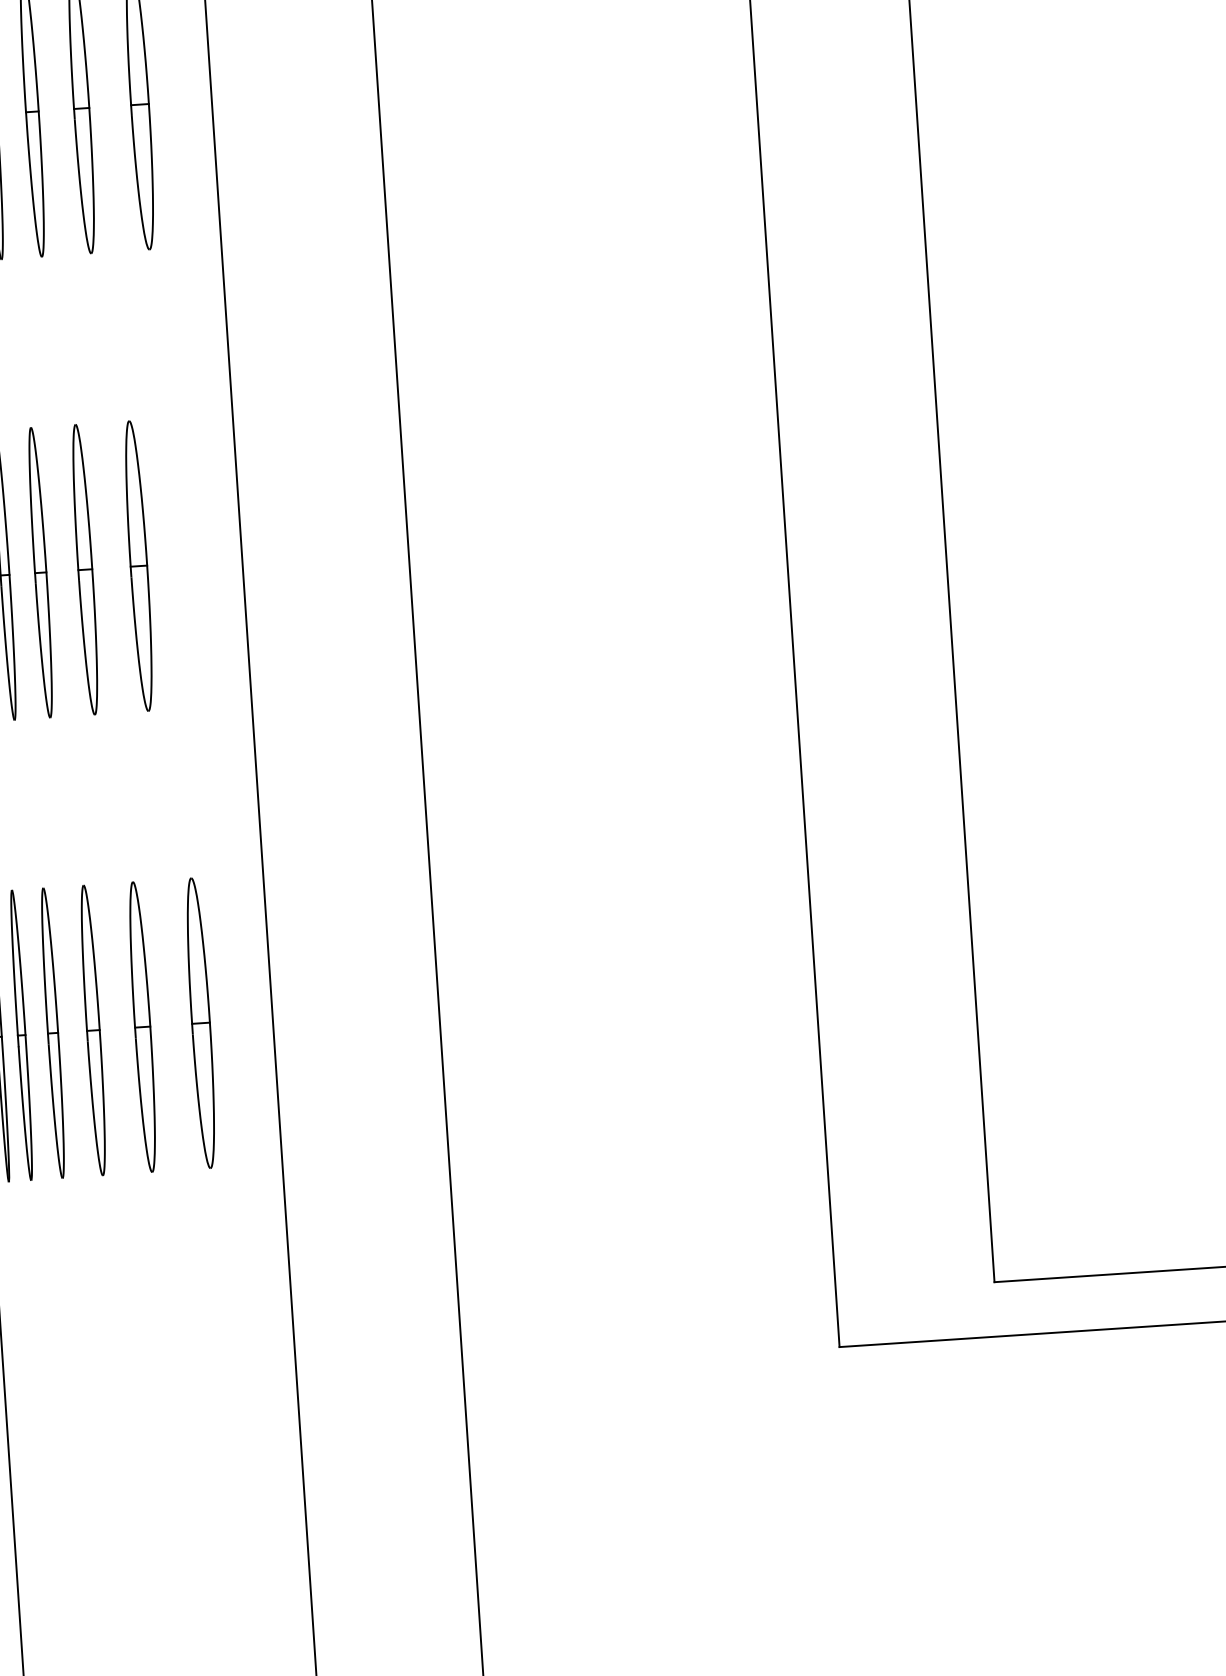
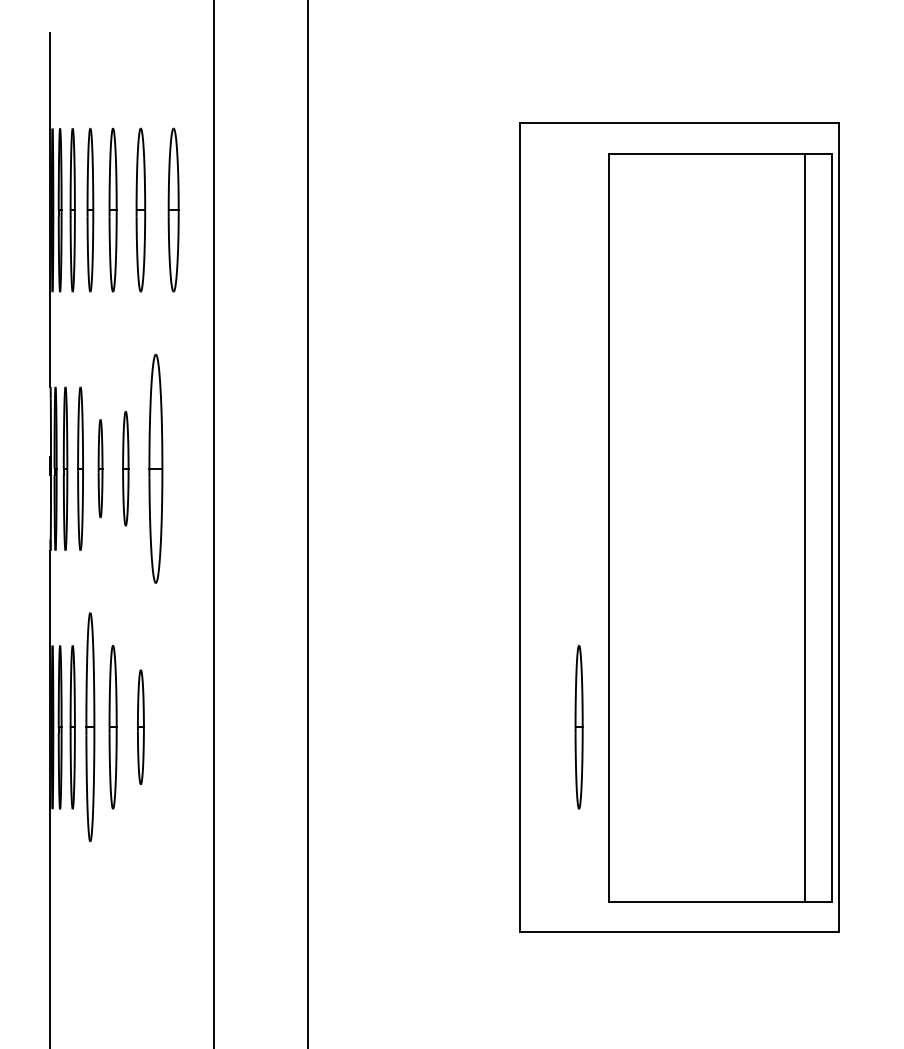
part: (138, 565) -> (155, 468), size x1.4
part: (84, 569) -> (125, 468), size x0.7
part: (40, 572) -> (100, 468), size x0.6
part: (920, 975) -> (578, 727), added
part: (200, 1021) -> (173, 726), removed
part: (142, 1027) -> (140, 727), size x0.7
part: (53, 1033) -> (90, 727), size x1.4

